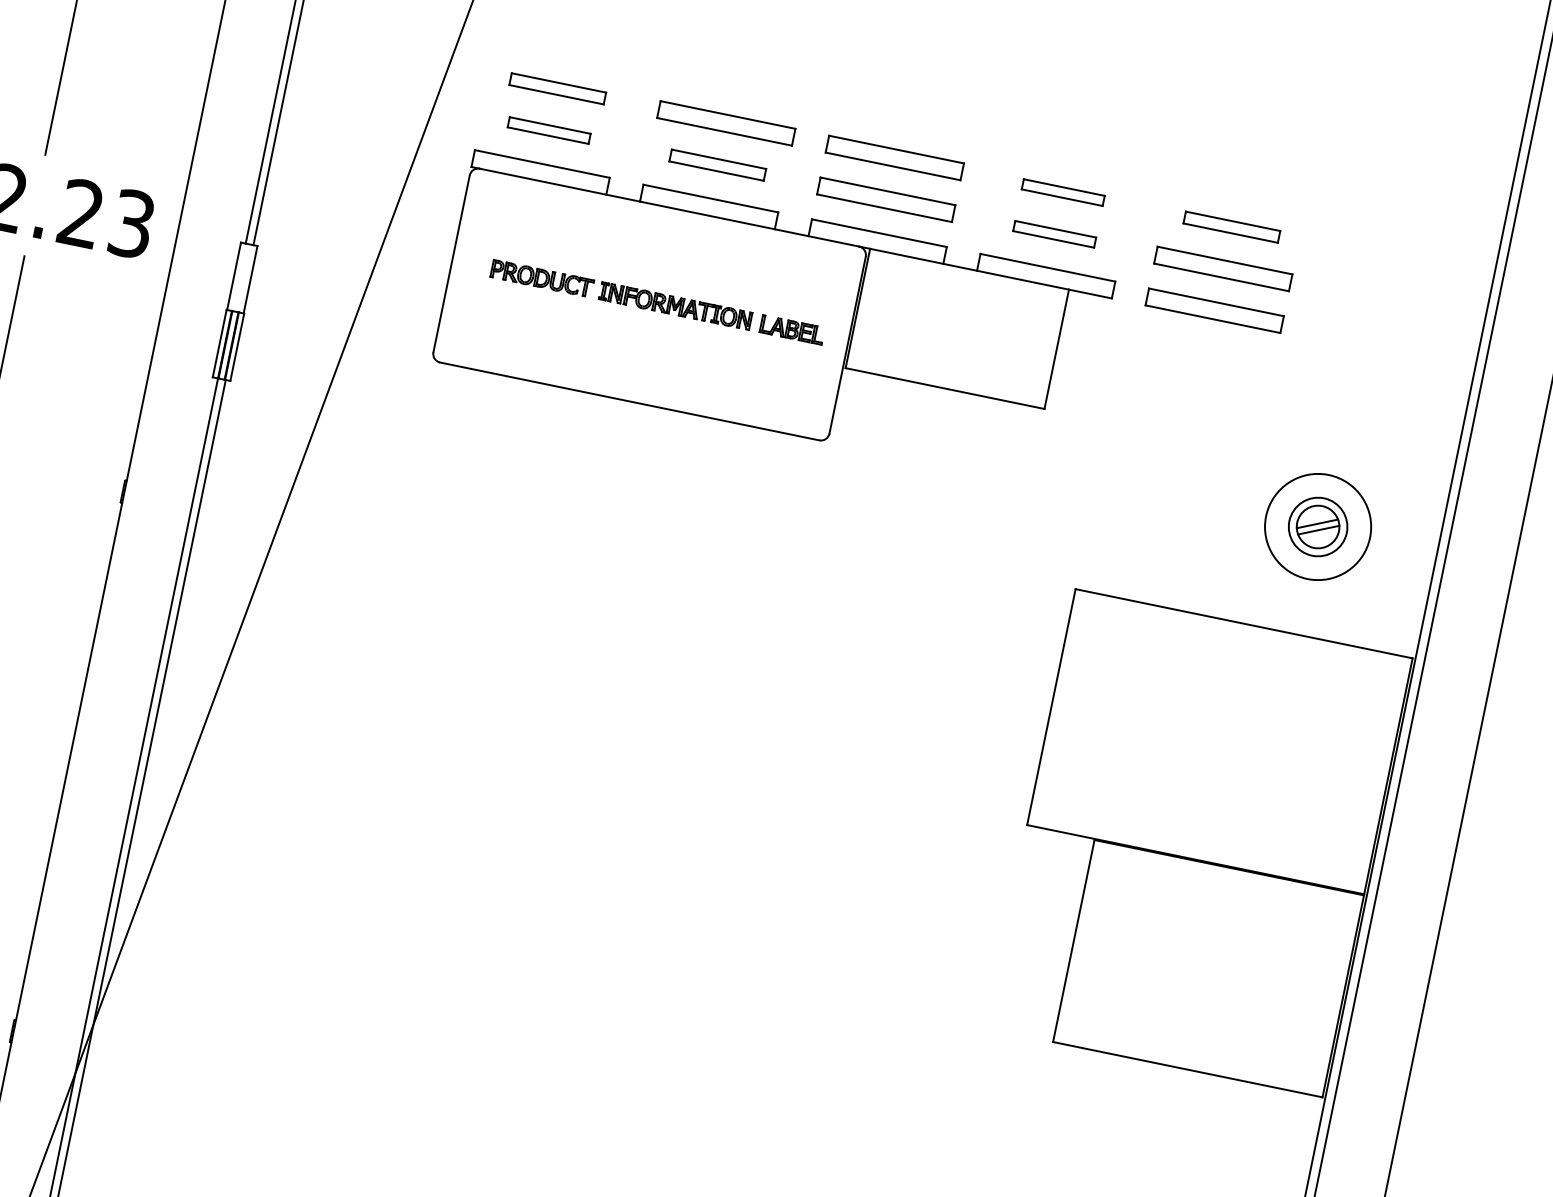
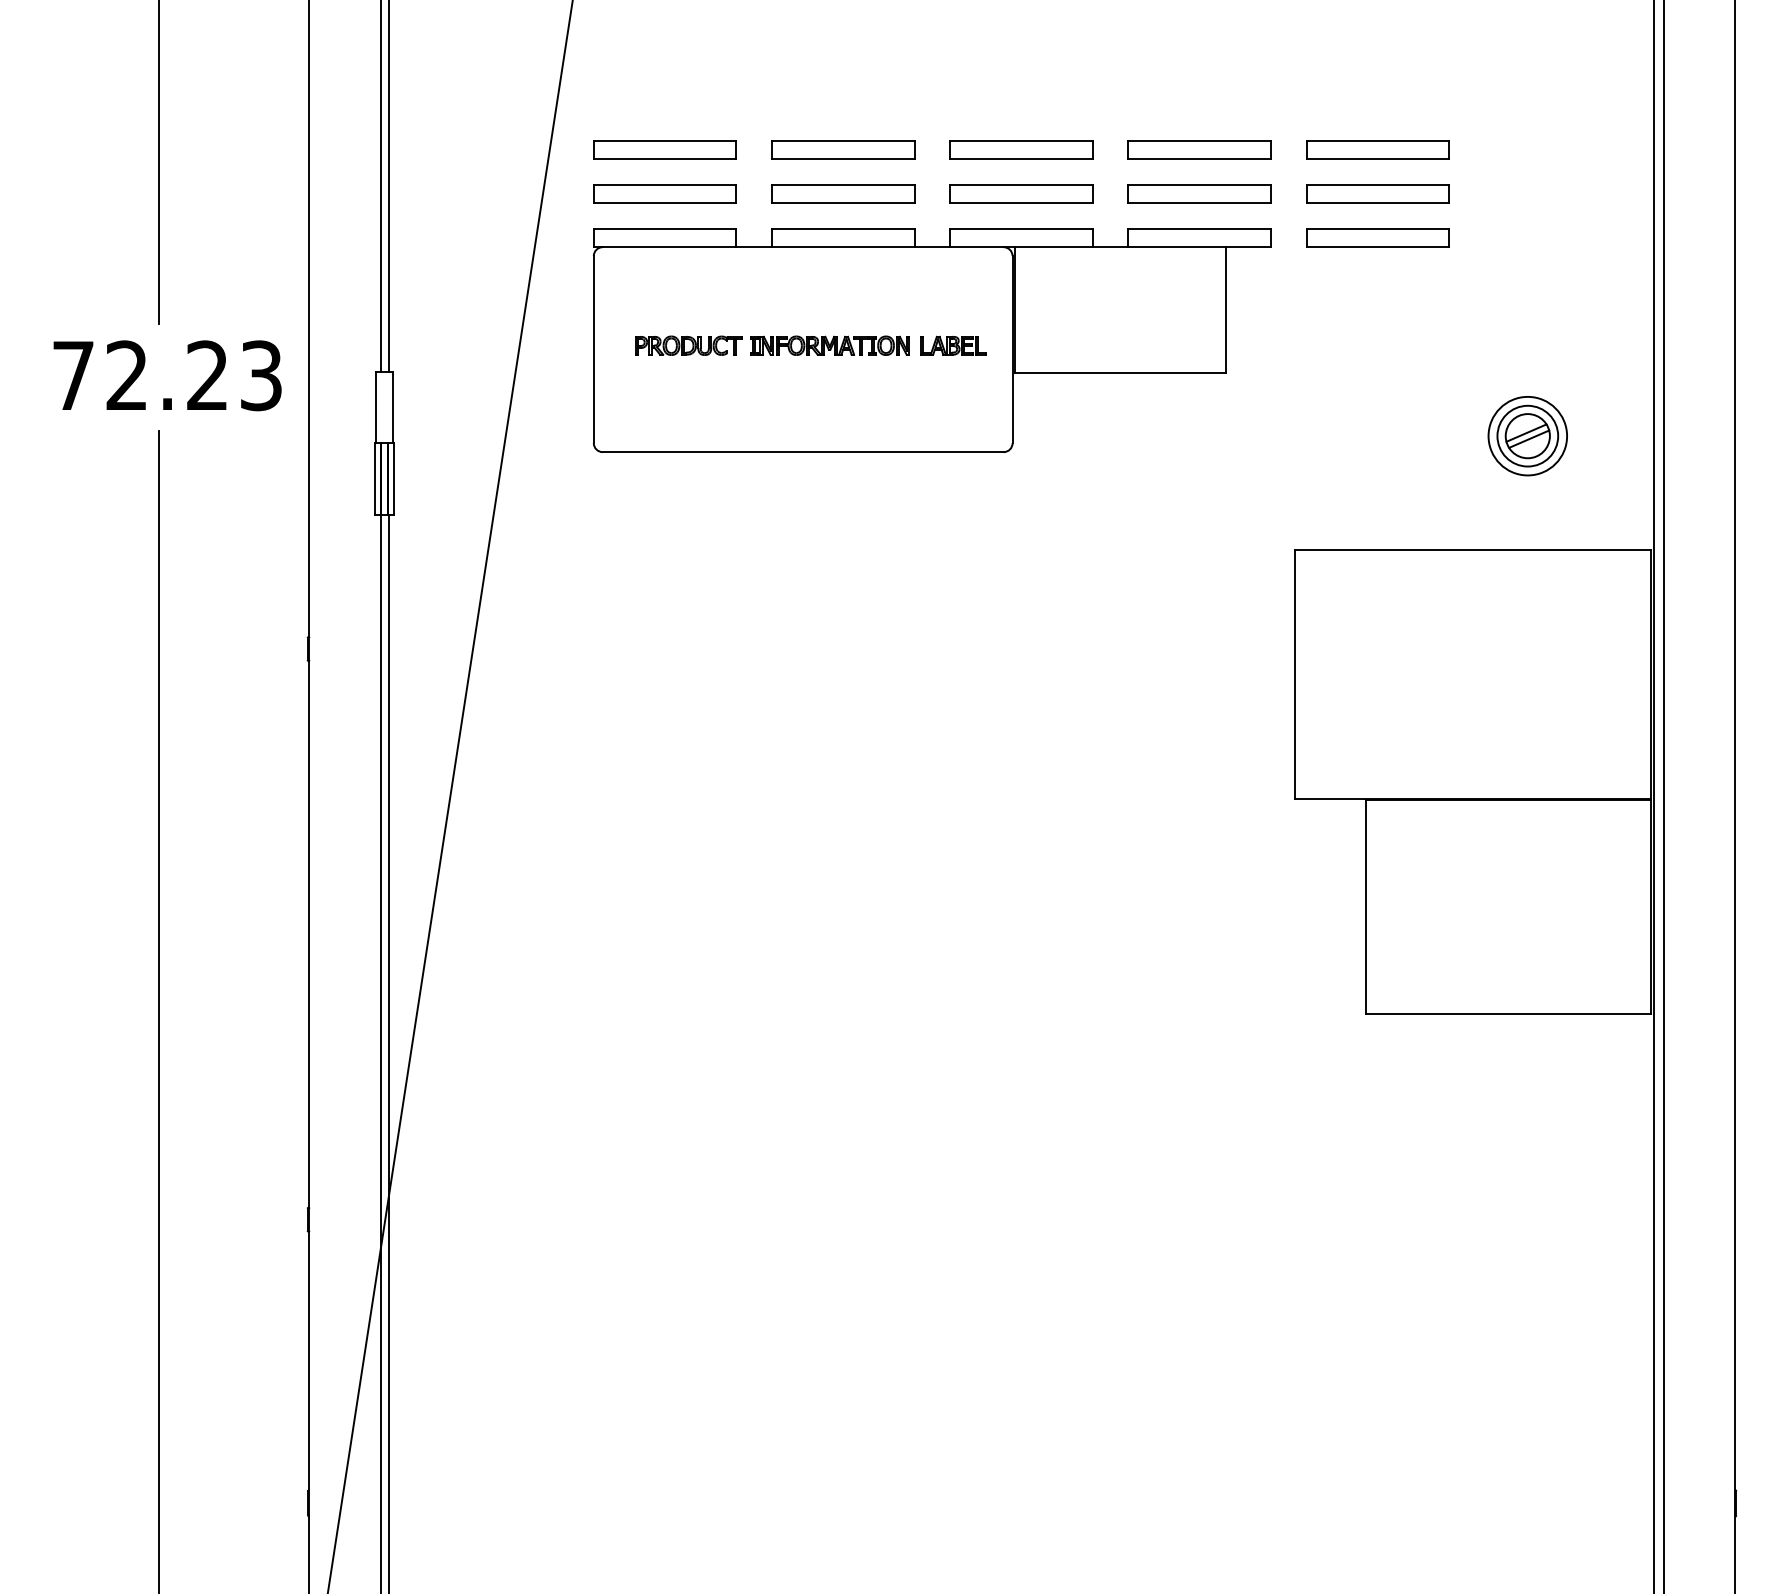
part: (557, 88) -> (664, 149), size x1.43
part: (548, 129) -> (664, 193), size x1.67
part: (718, 164) -> (843, 193), size x1.43
part: (1063, 192) -> (1199, 149), size x1.67
part: (1231, 226) -> (1377, 149), size x1.43
part: (1054, 233) -> (1199, 193), size x1.67
circle: (1317, 526) -> (1527, 435), size x0.71

